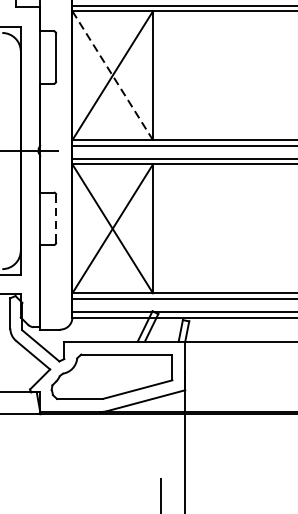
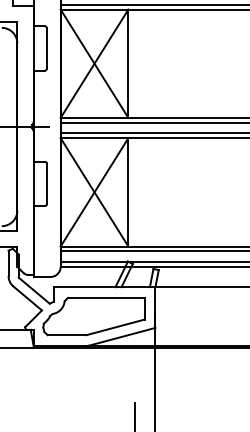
line: (112, 75) -> (94, 63), dashed -> solid
line: (56, 218) -> (47, 183), dashed -> solid

